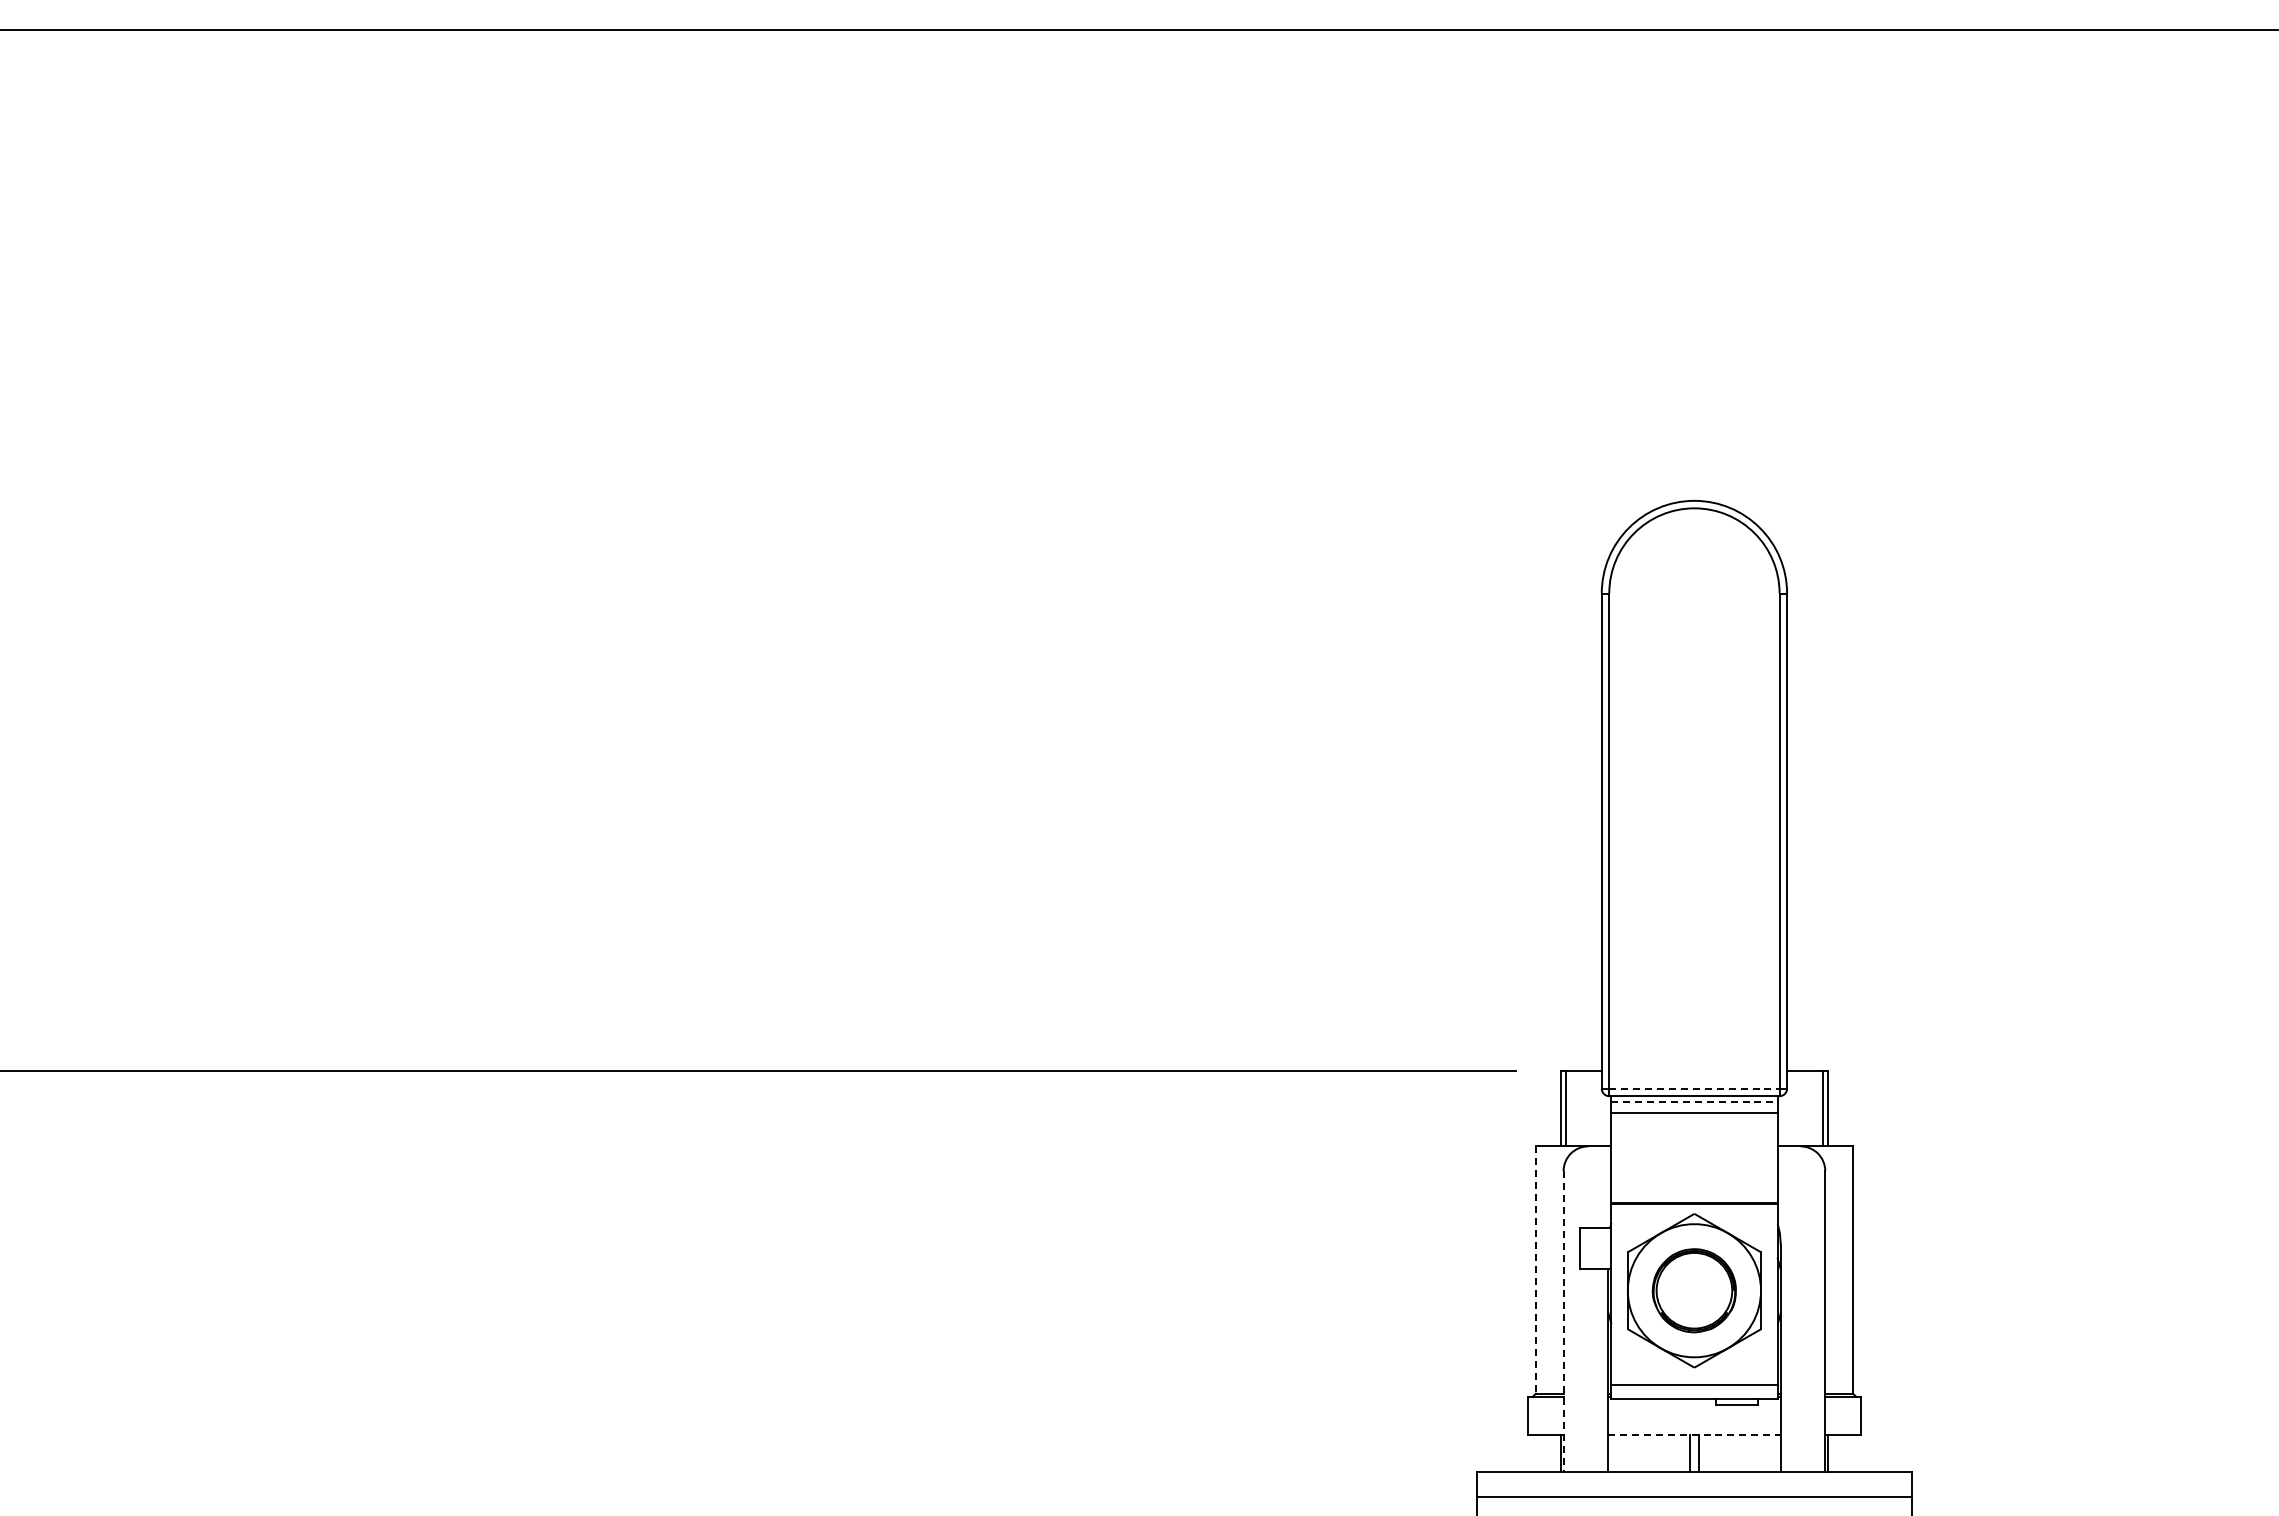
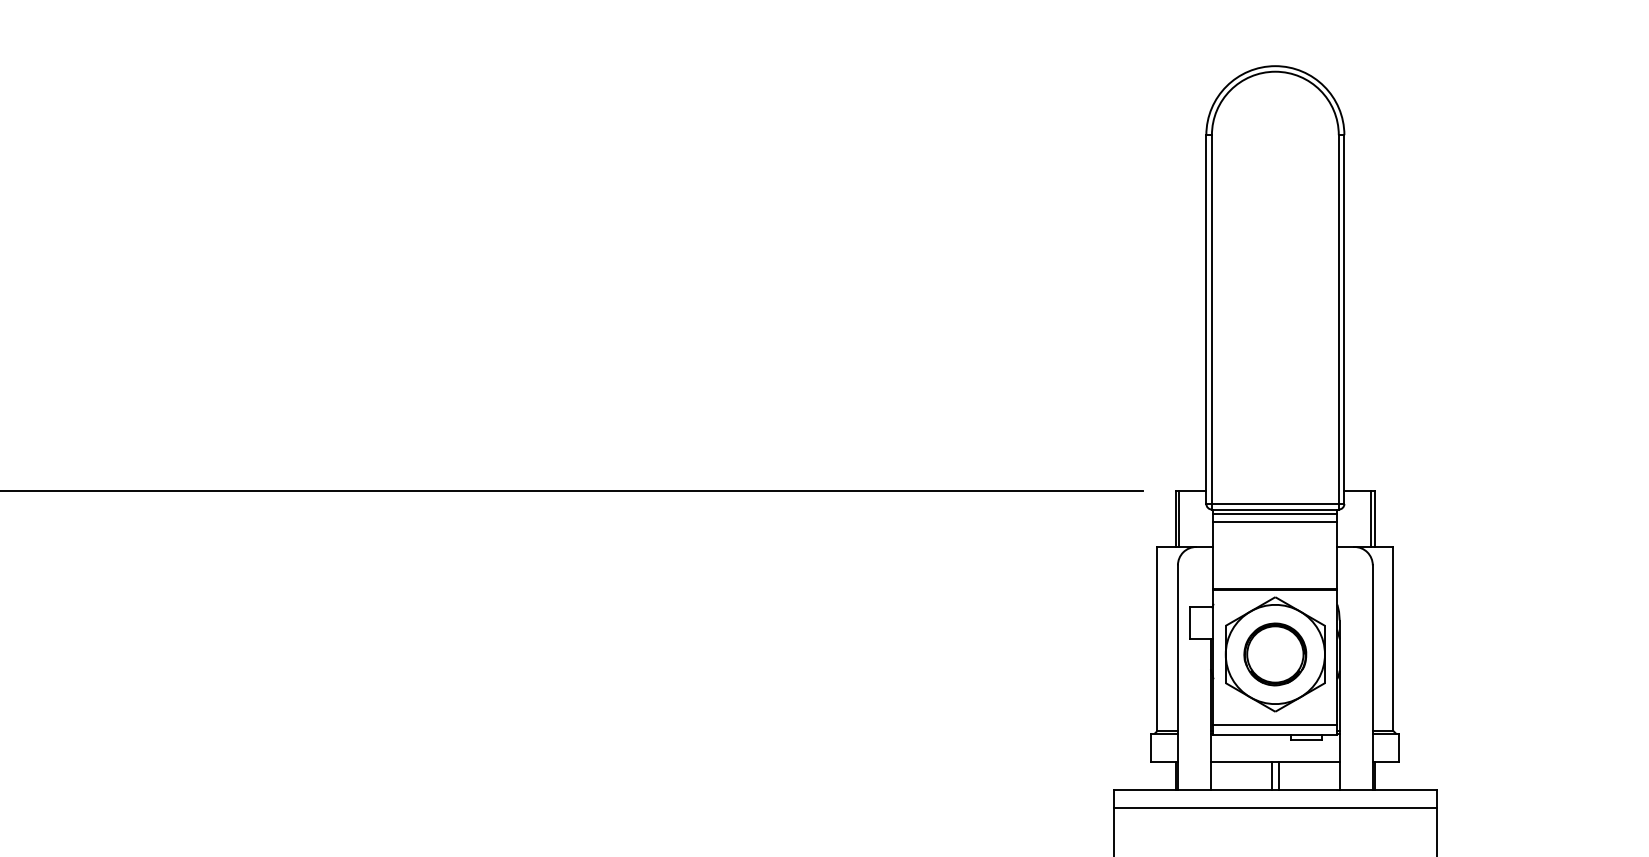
line: (1694, 1088) -> (1275, 503), dashed -> solid
line: (1694, 1102) -> (1275, 514), dashed -> solid
line: (1535, 1270) -> (1157, 639), dashed -> solid
line: (1563, 1321) -> (1177, 677), dashed -> solid
line: (1694, 1435) -> (1275, 762), dashed -> solid

